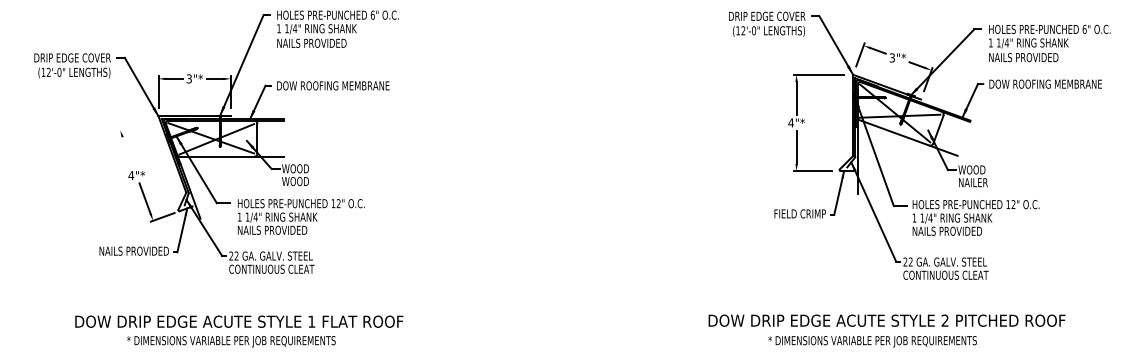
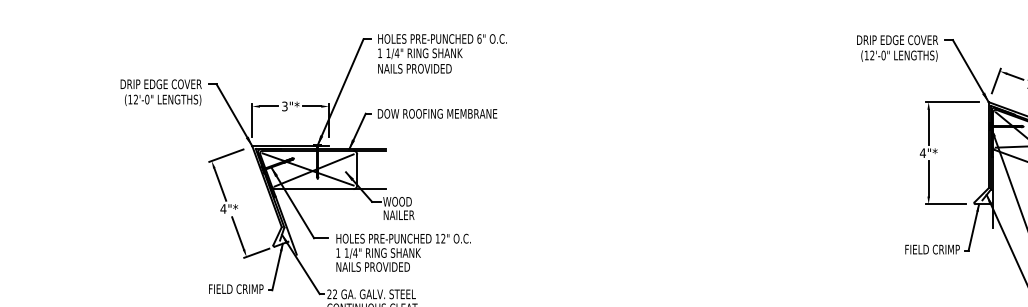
line: (133, 125) -> (225, 155), added
line: (127, 152) -> (219, 184), added
text: (296, 181) -> (398, 215), WOOD -> NAILER
text: (134, 250) -> (226, 288), NAILS PROVIDED -> FIELD CRIMP

